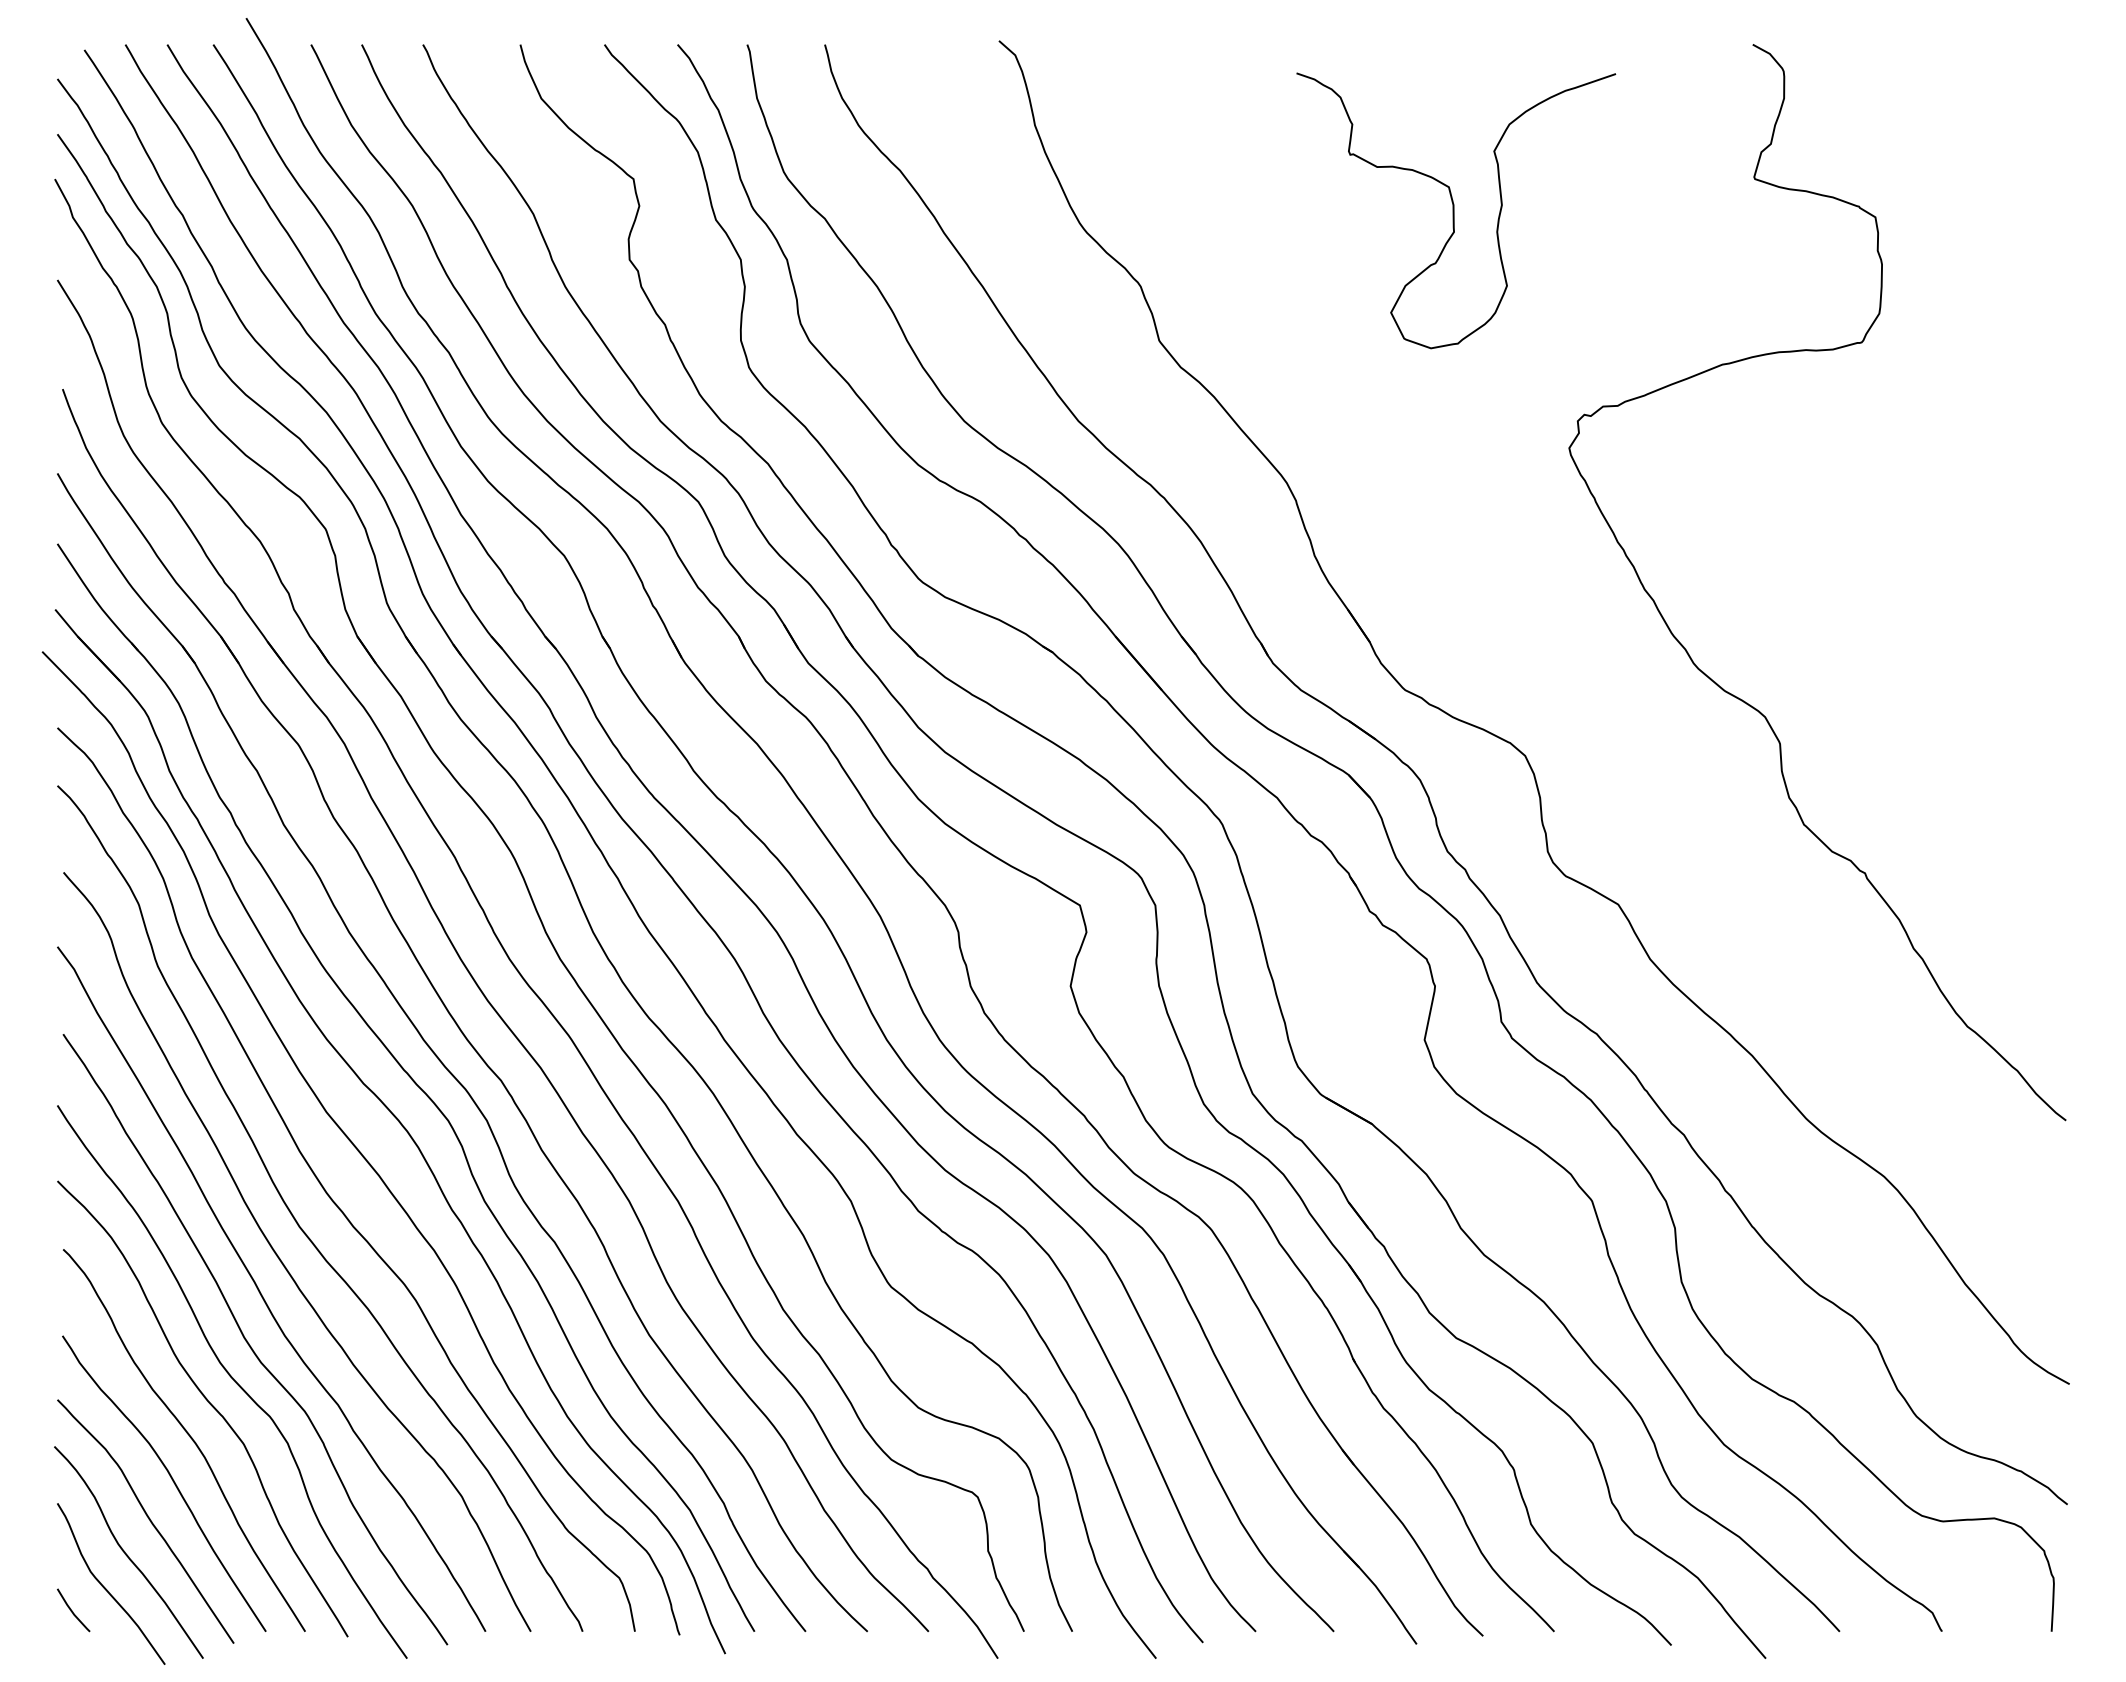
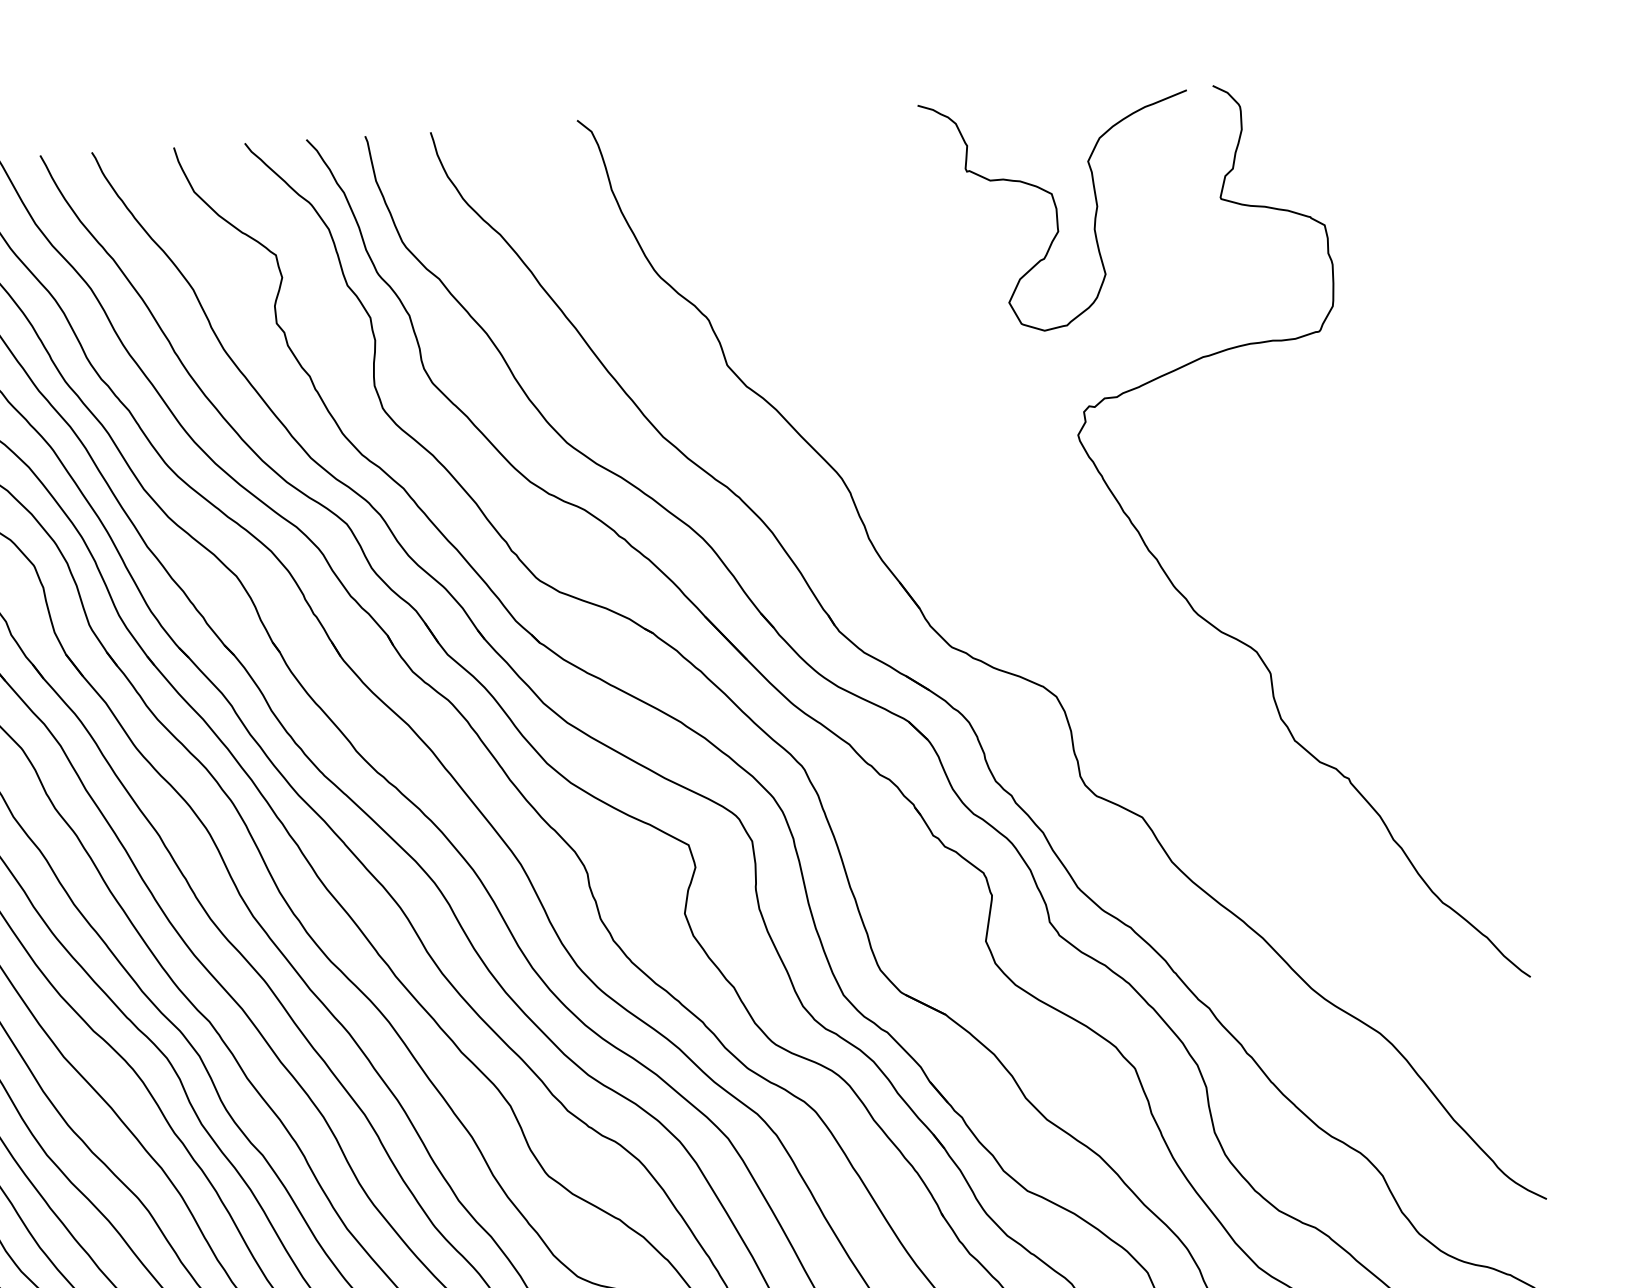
curve: (1454, 210) -> (1057, 213), moved

